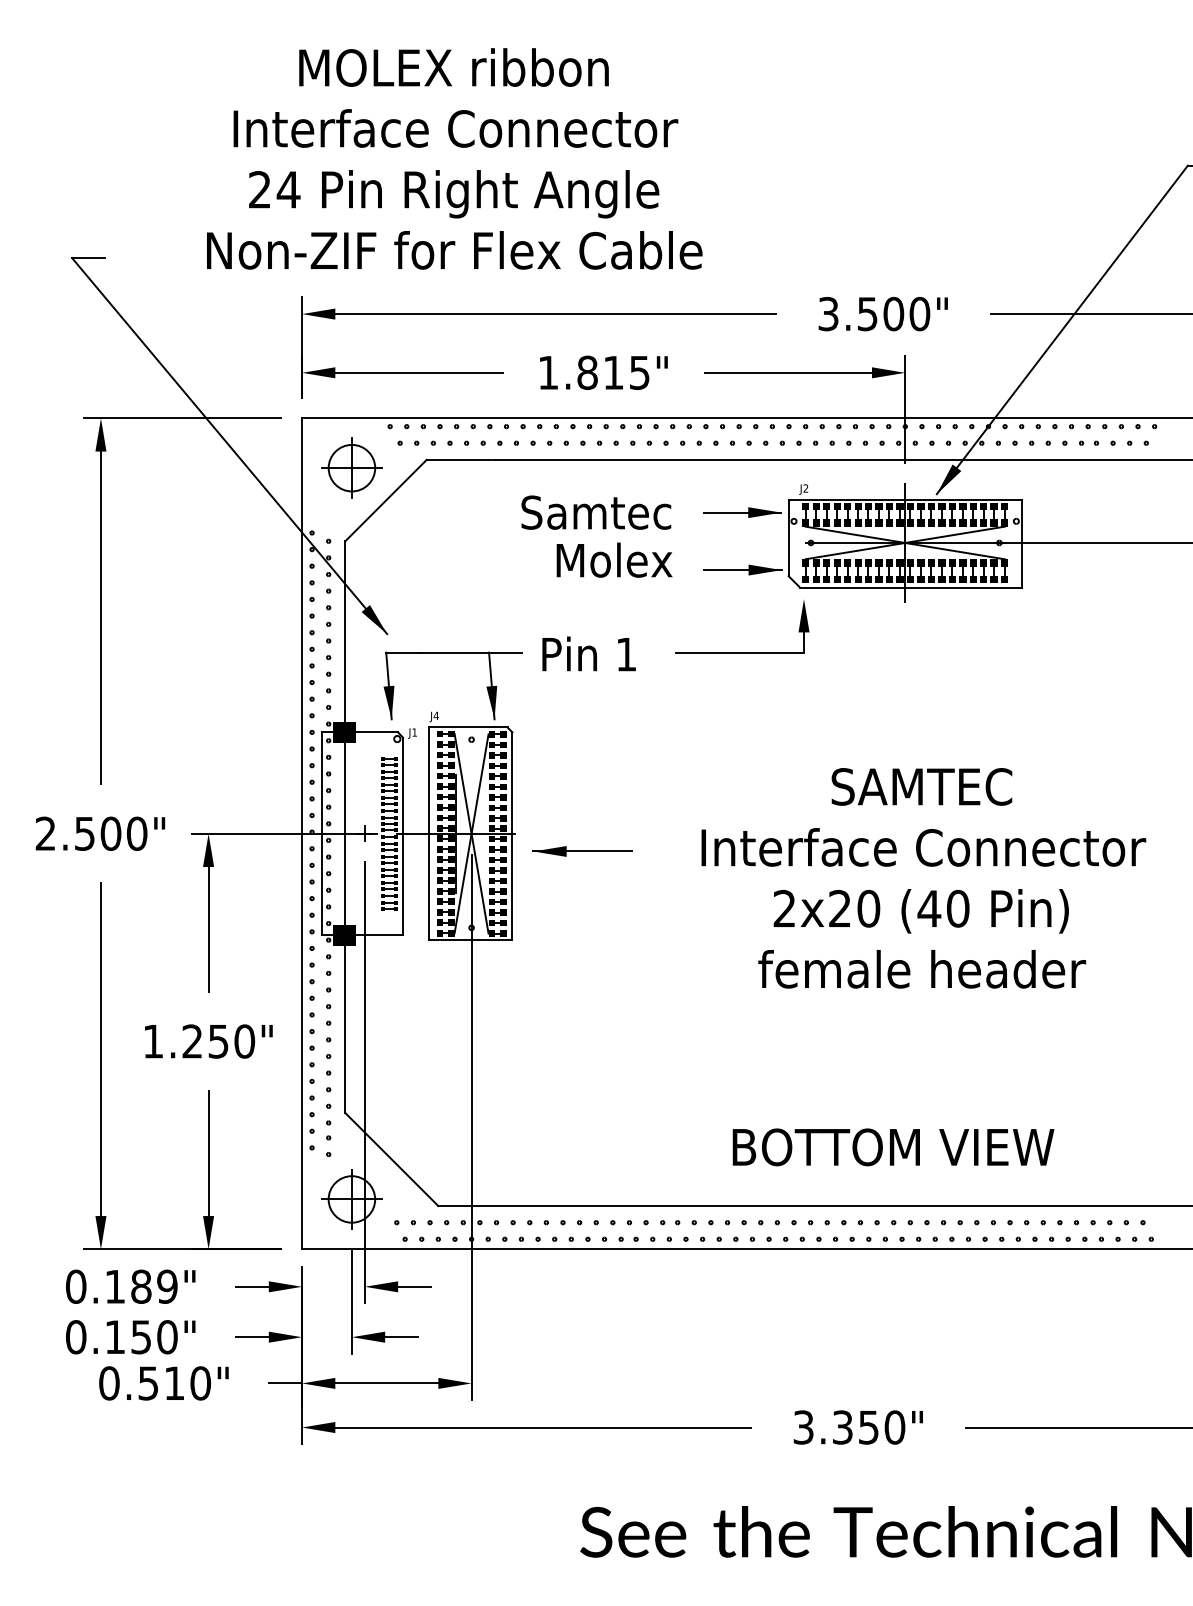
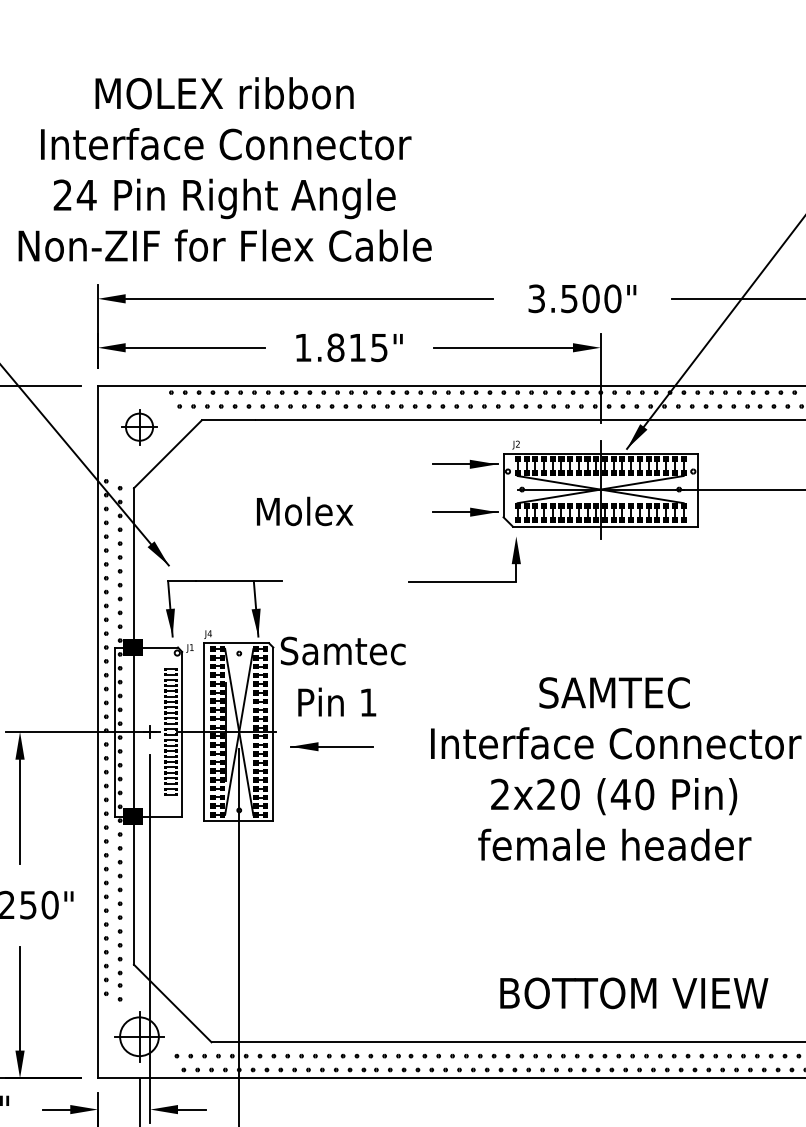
part: (351, 467) -> (139, 426), size x0.7
text: (596, 512) -> (343, 650), moved
text: (614, 559) -> (305, 510), moved
text: (588, 653) -> (336, 701), moved
text: (893, 1147) -> (634, 993), moved

